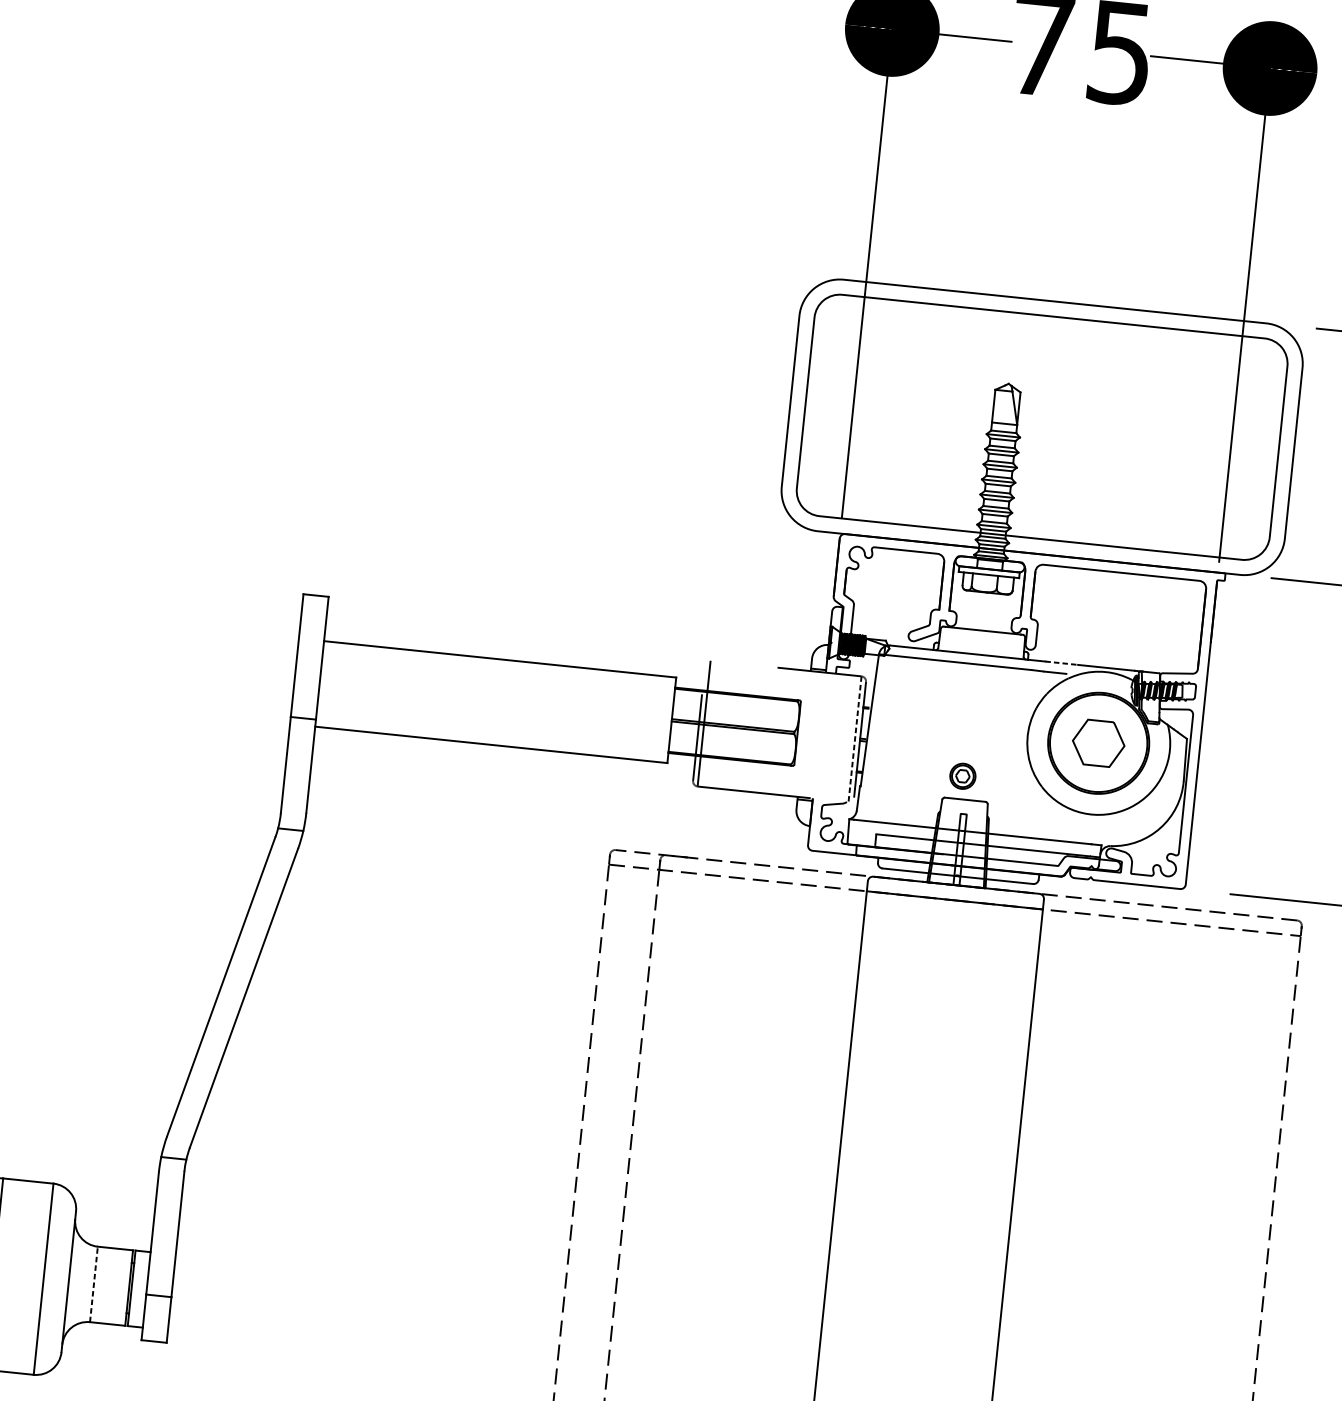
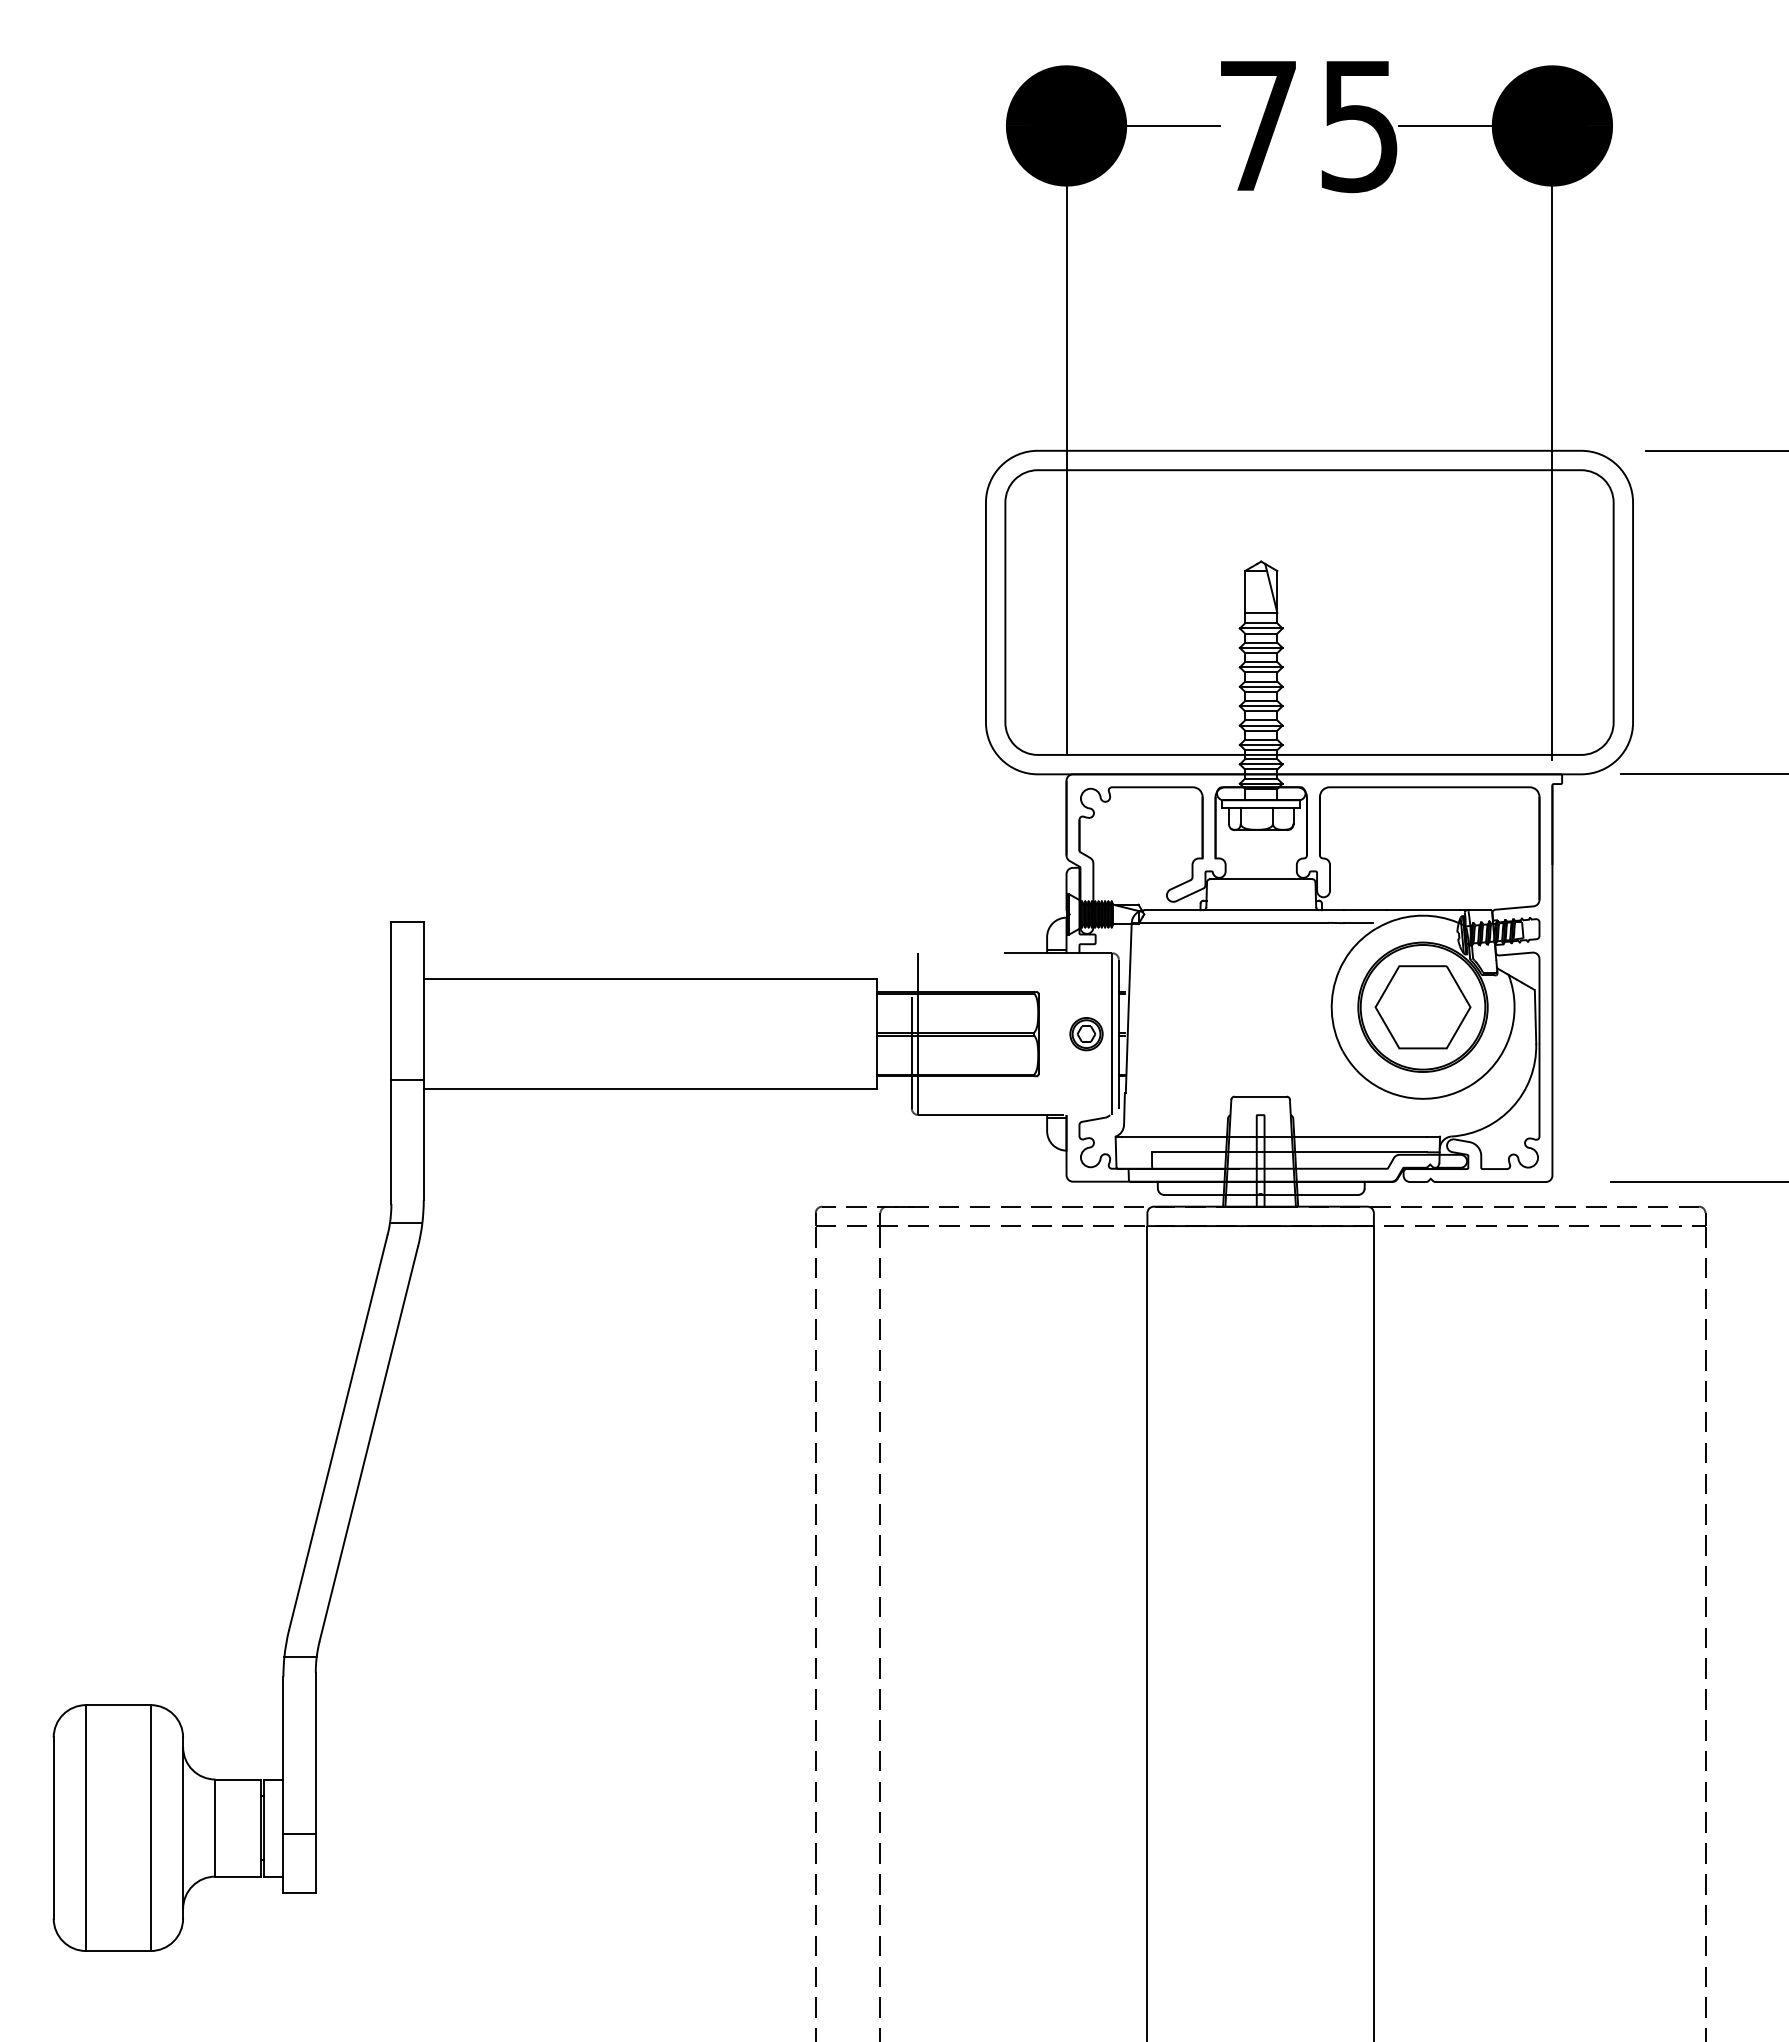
line: (1061, 663) -> (1365, 910), dashed -> solid
line: (855, 739) -> (1112, 1034), dashed -> solid
part: (1098, 743) -> (1422, 1007), size x1.43
part: (962, 776) -> (1086, 1034), moved
line: (93, 1284) -> (215, 1828), dashed -> solid

